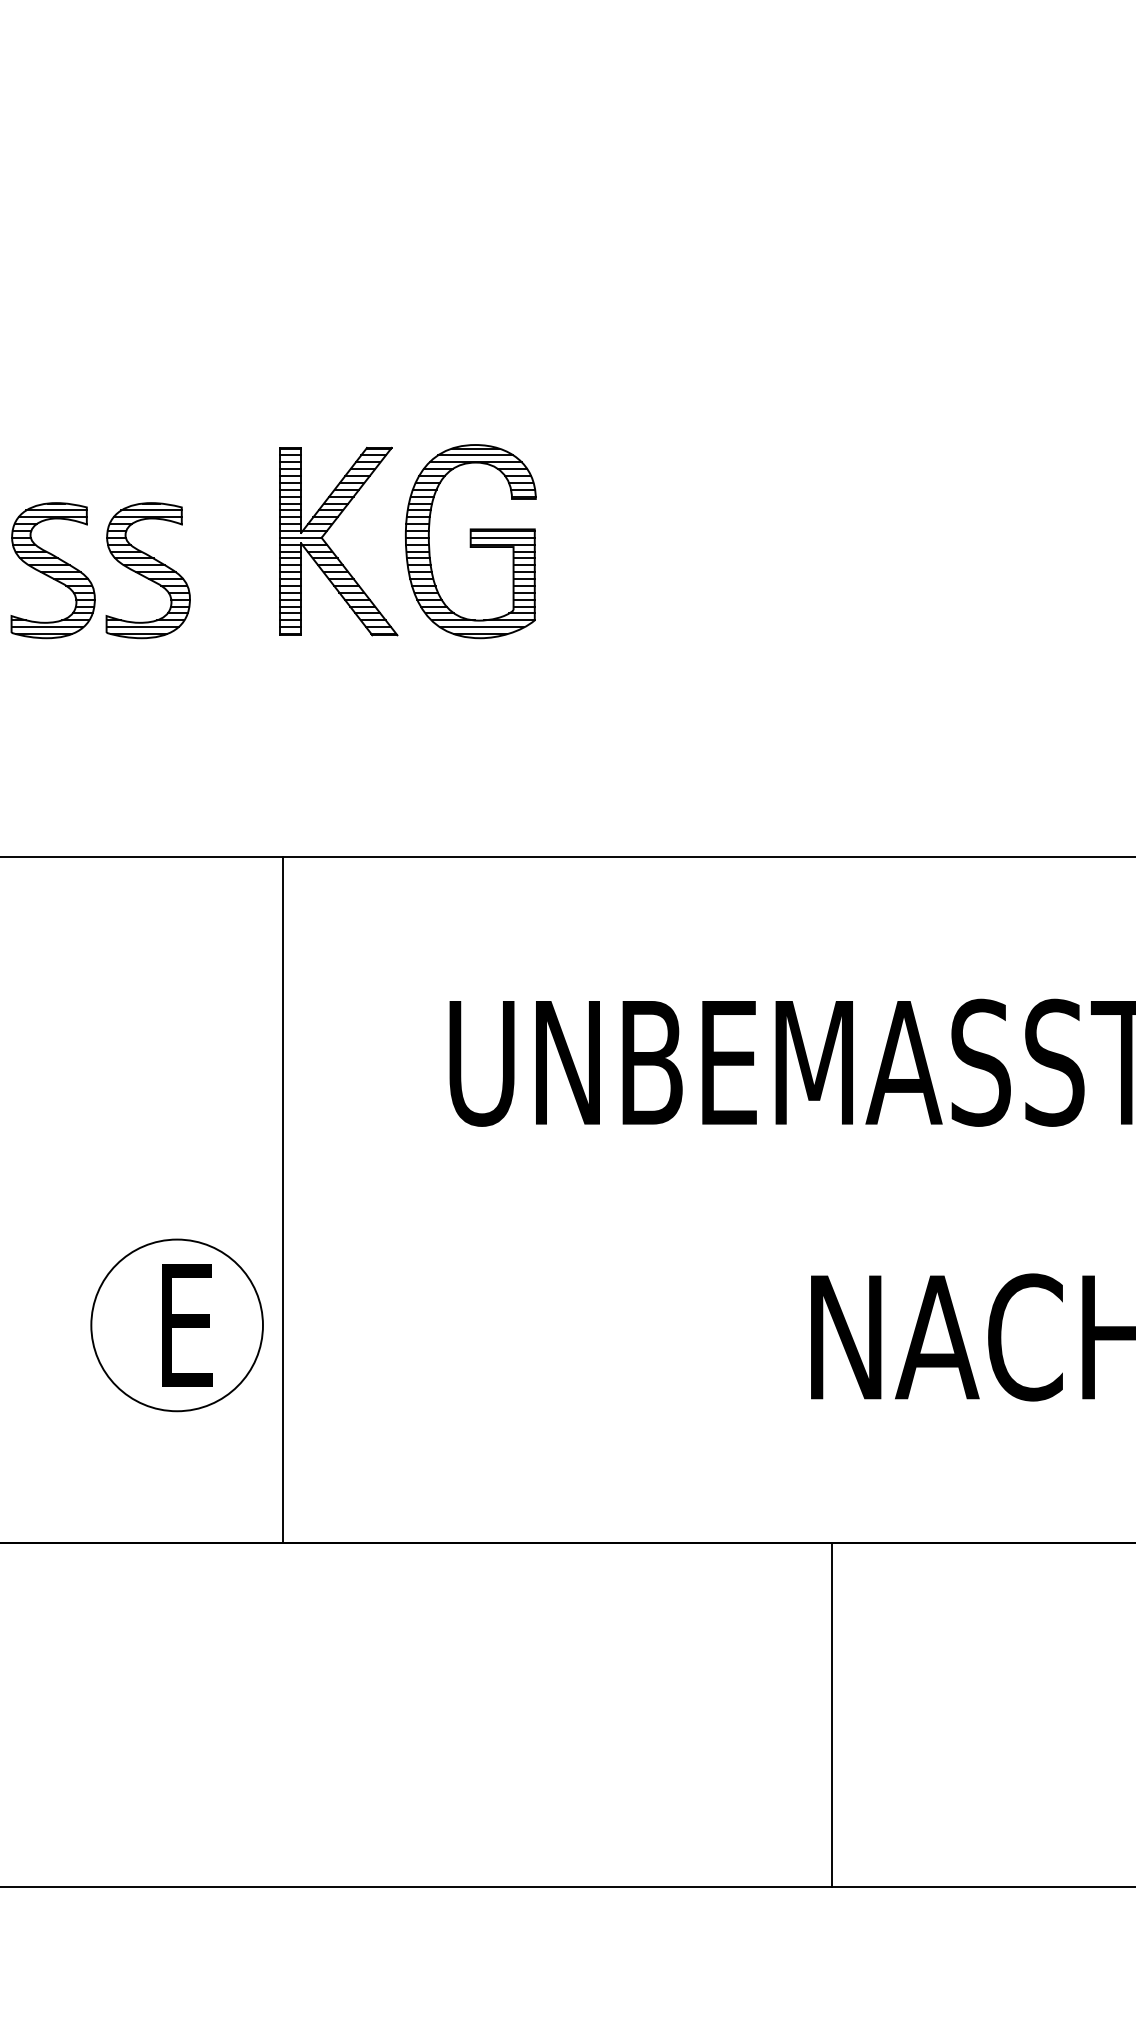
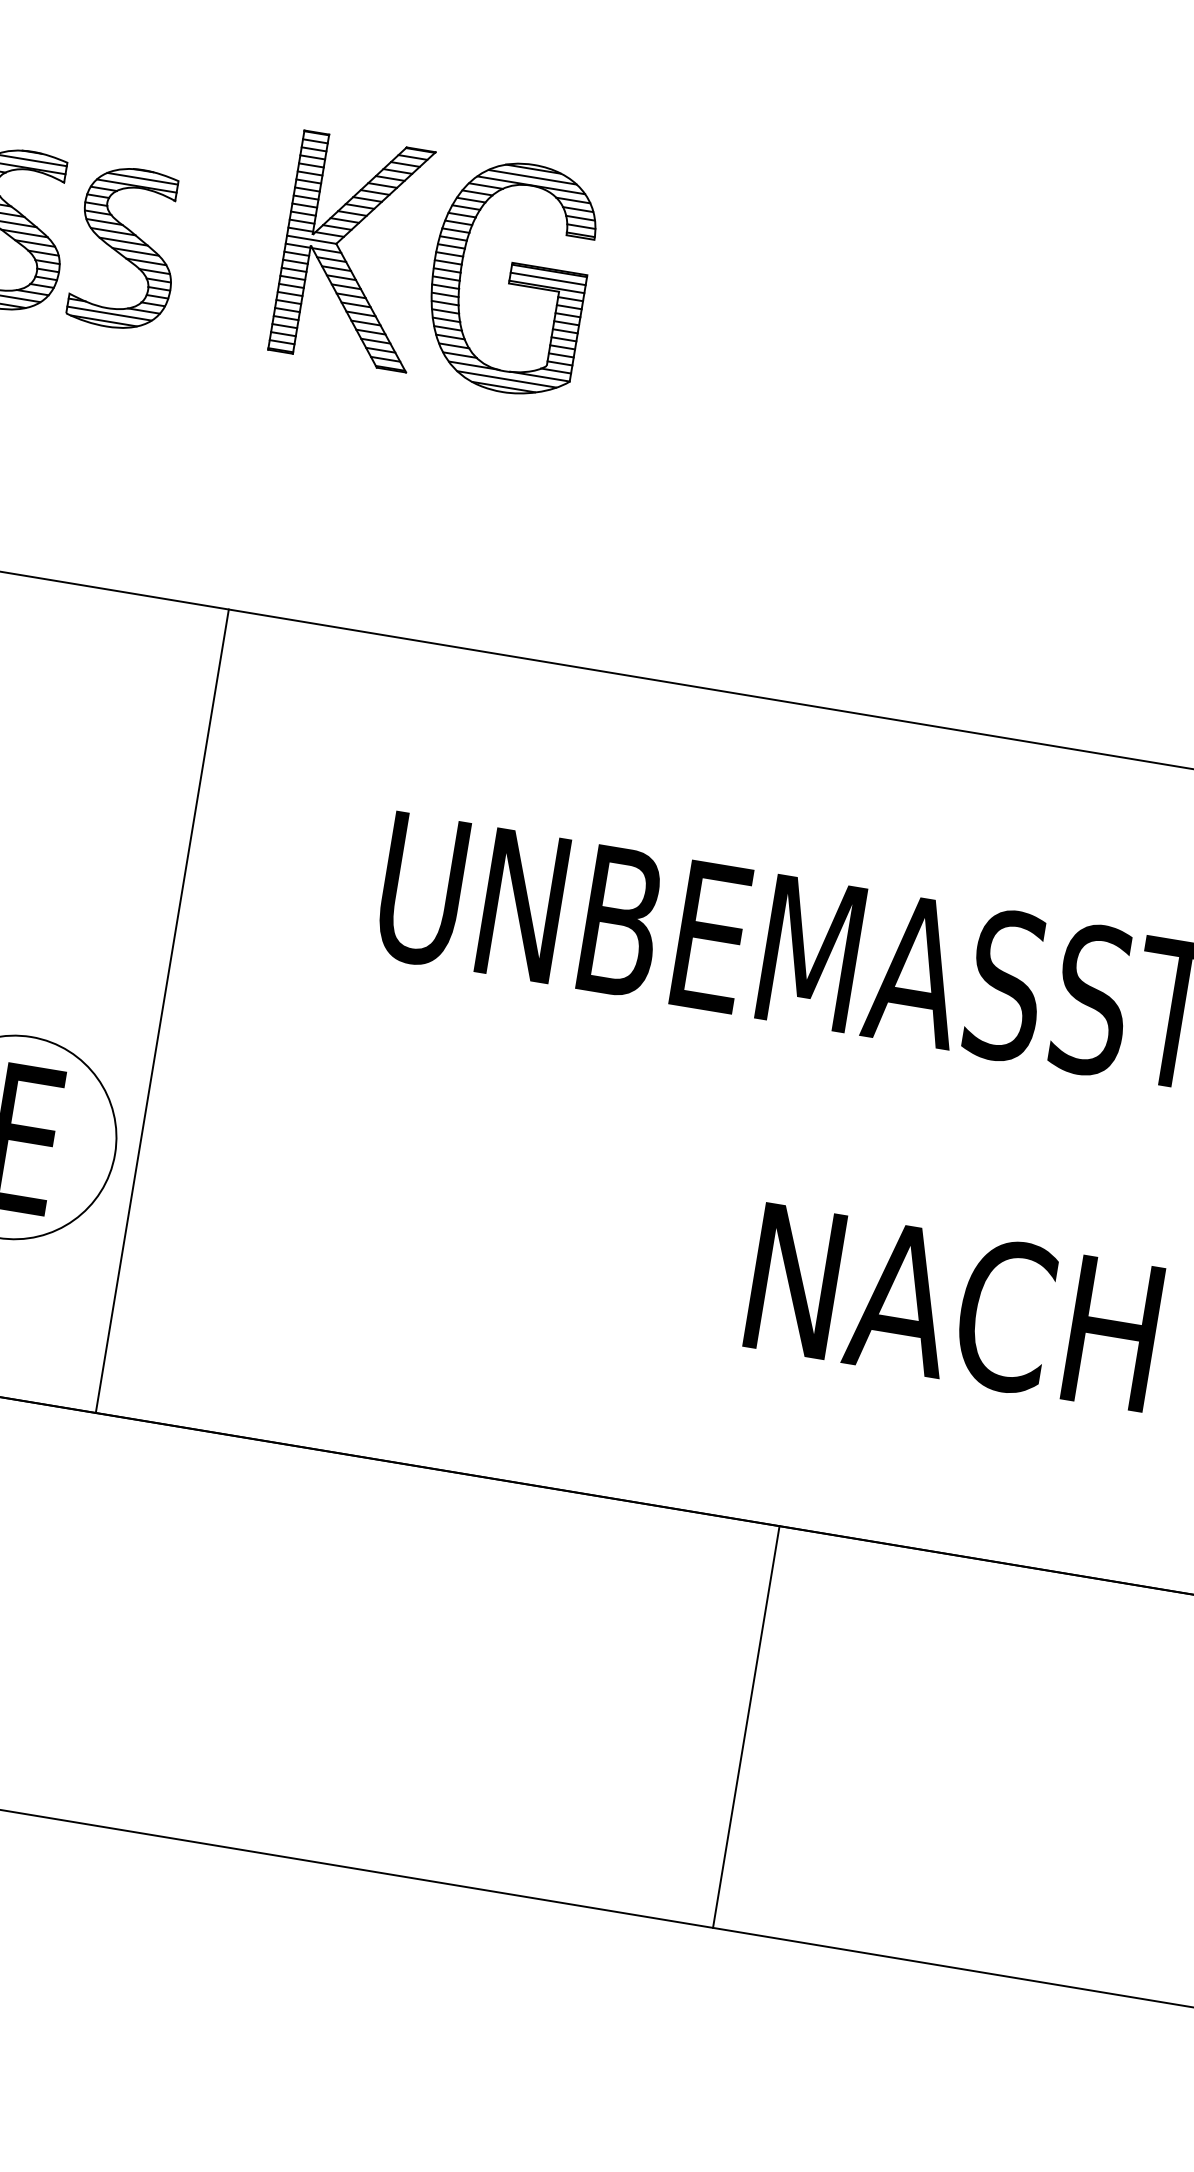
line: (831, 1714) -> (745, 1726), moved

